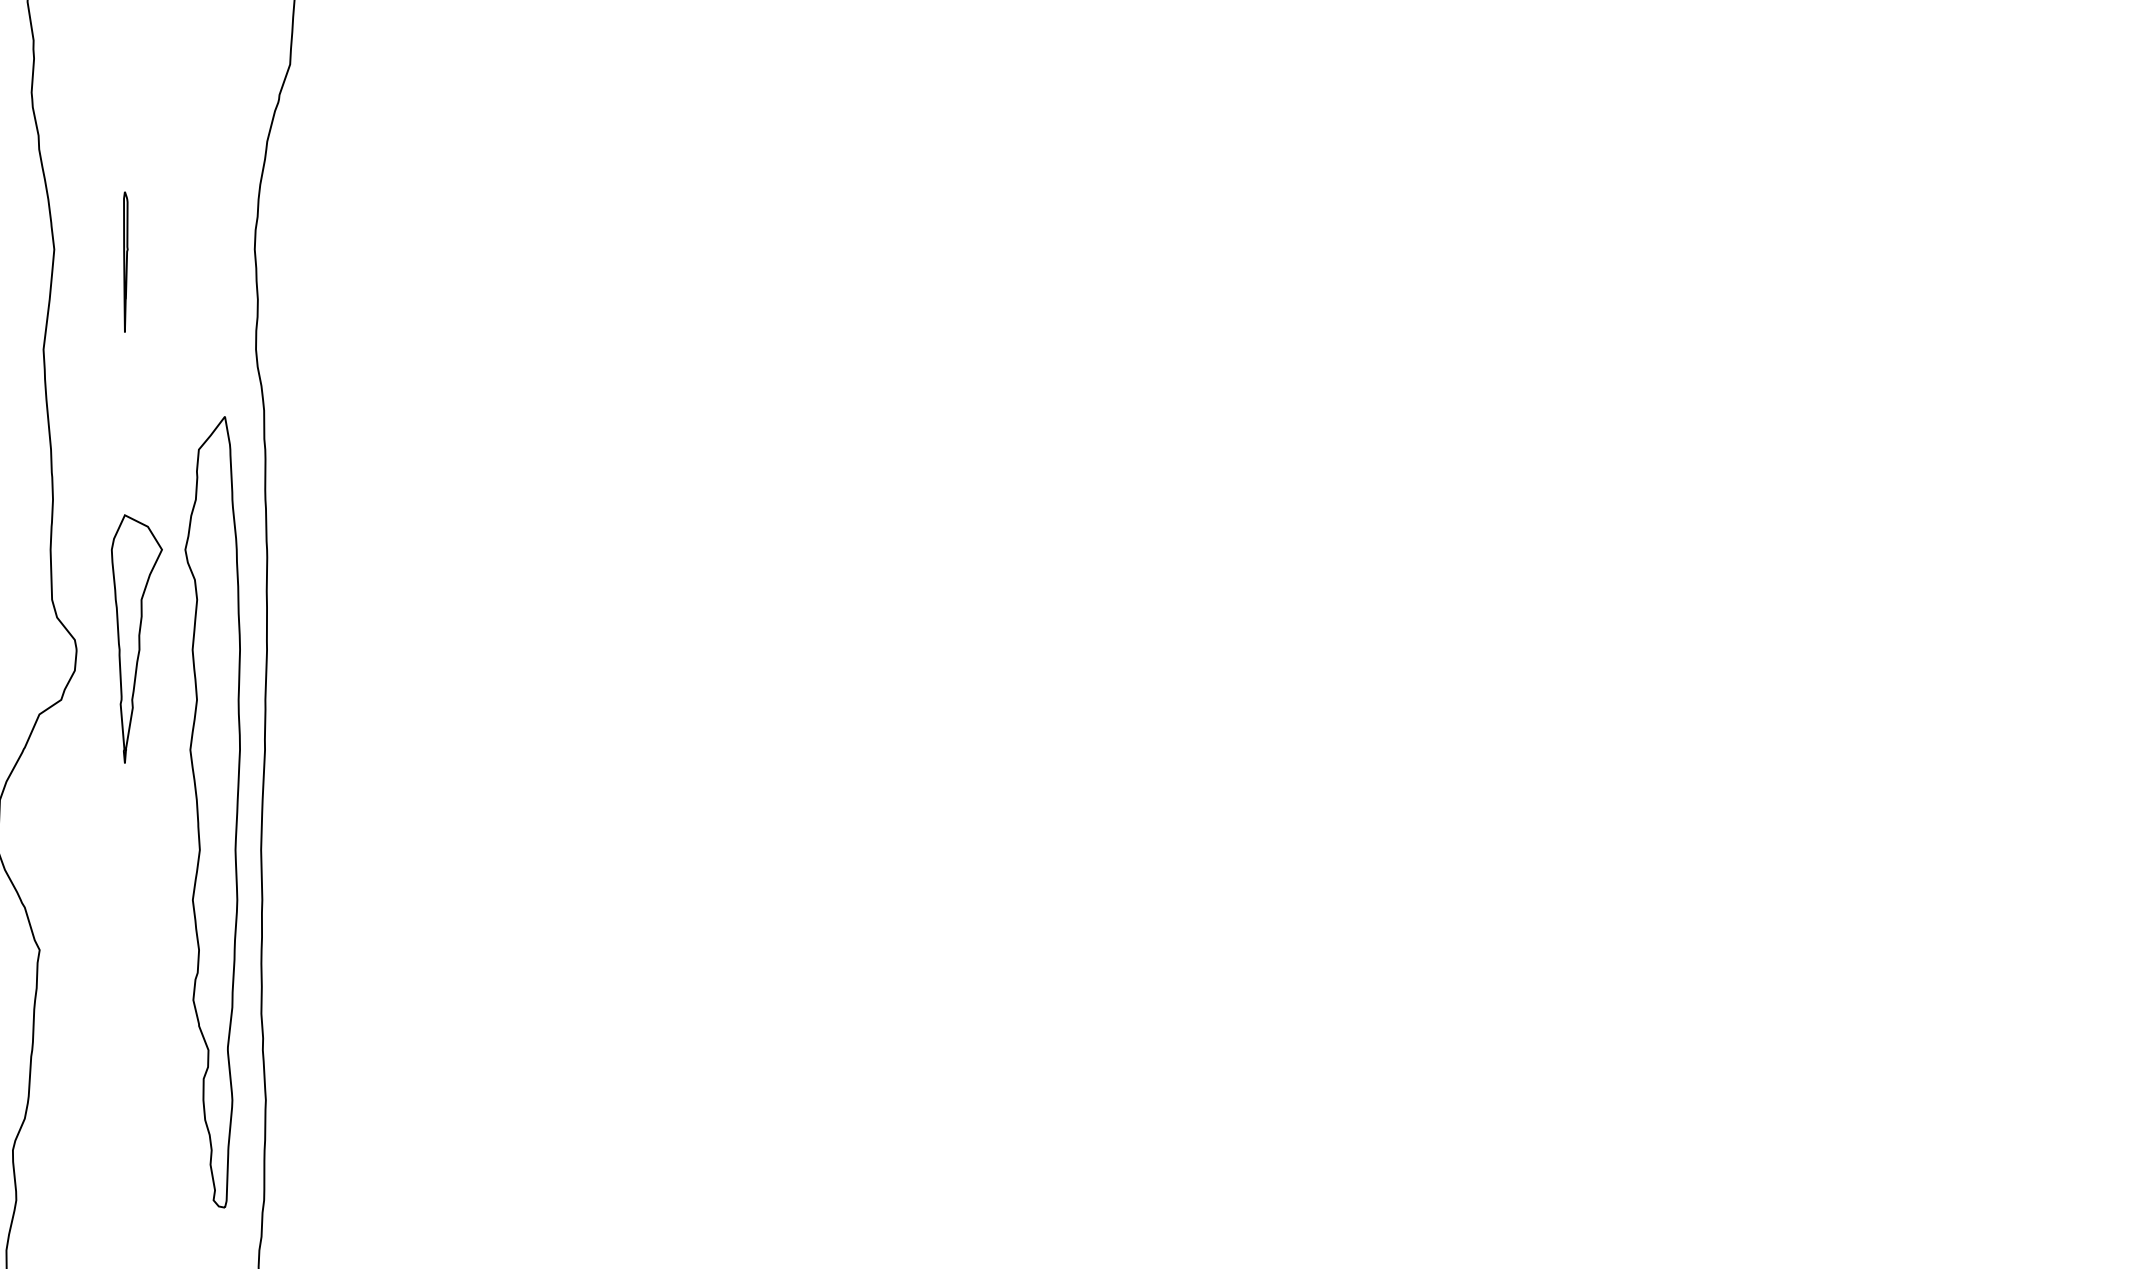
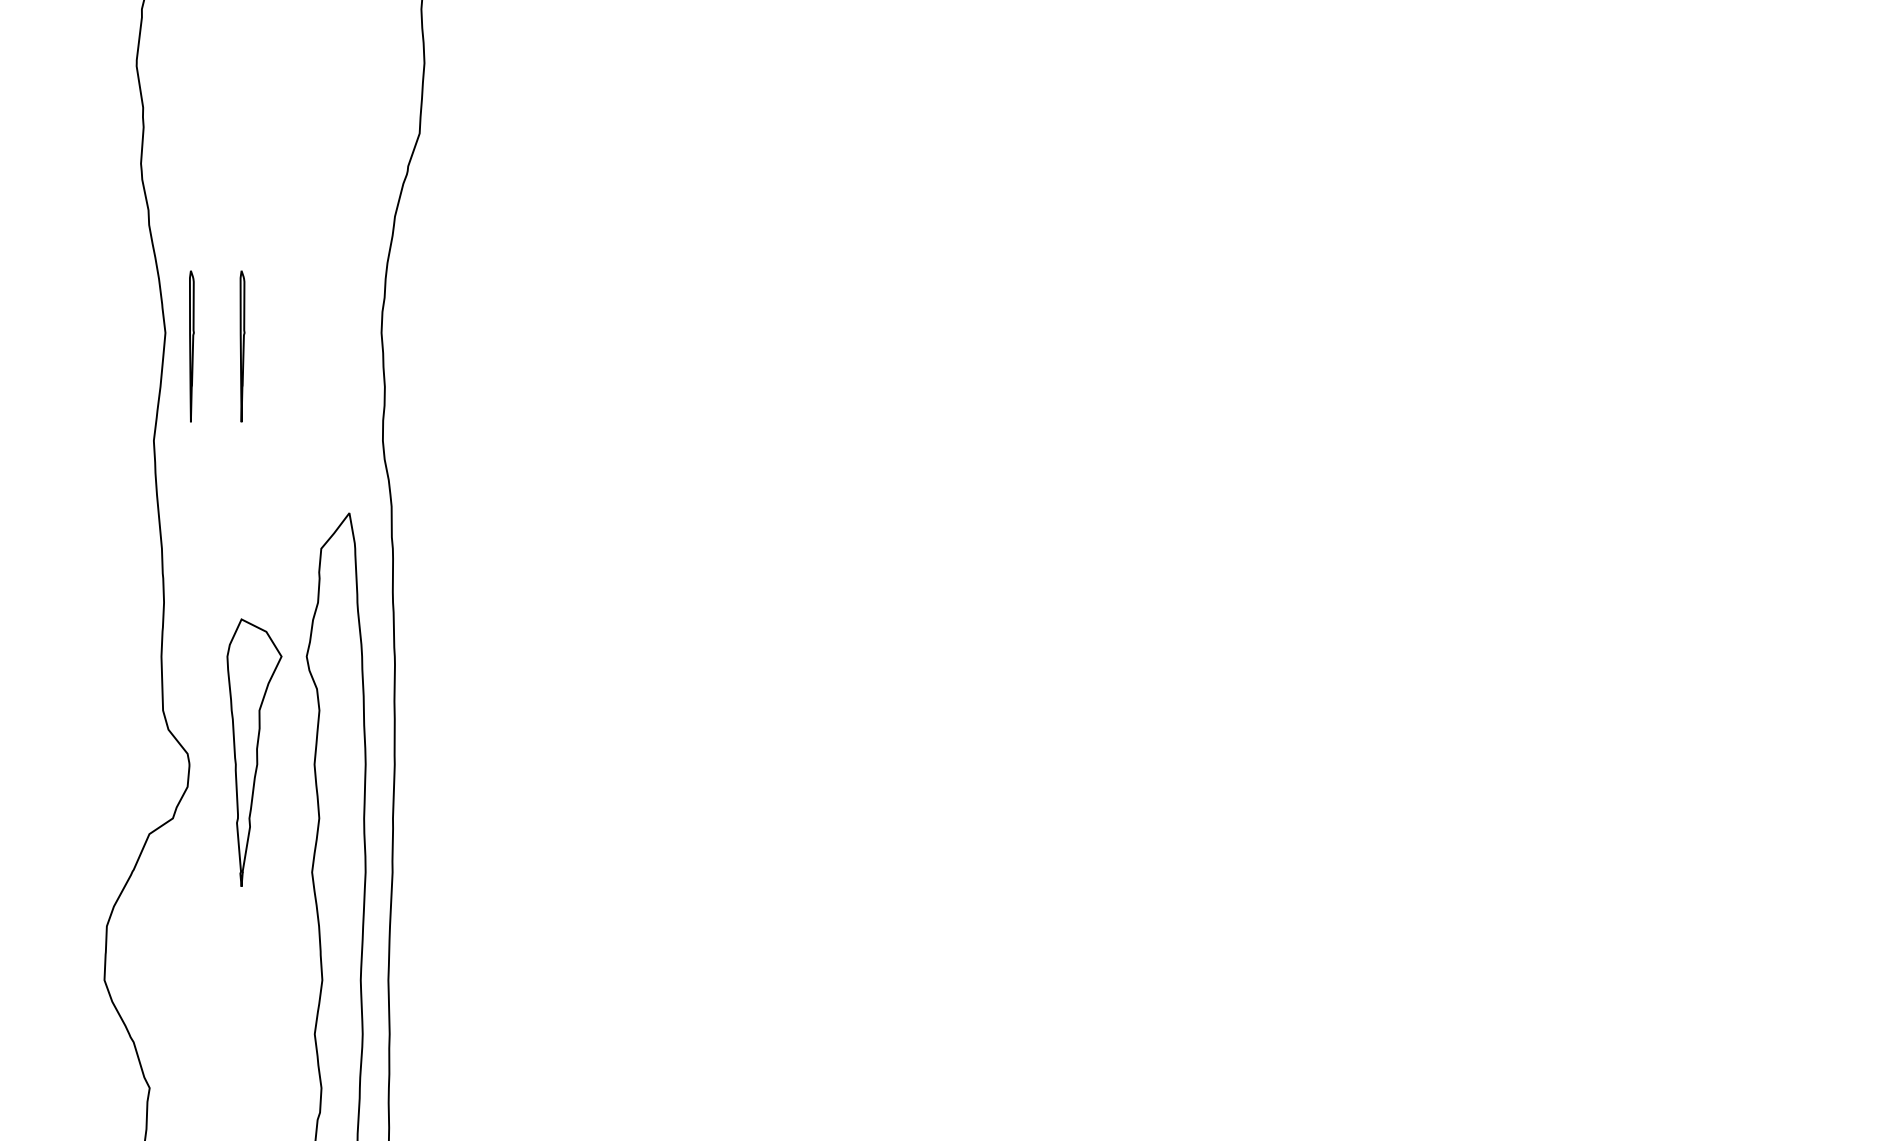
part: (78, 261) -> (191, 345), added

